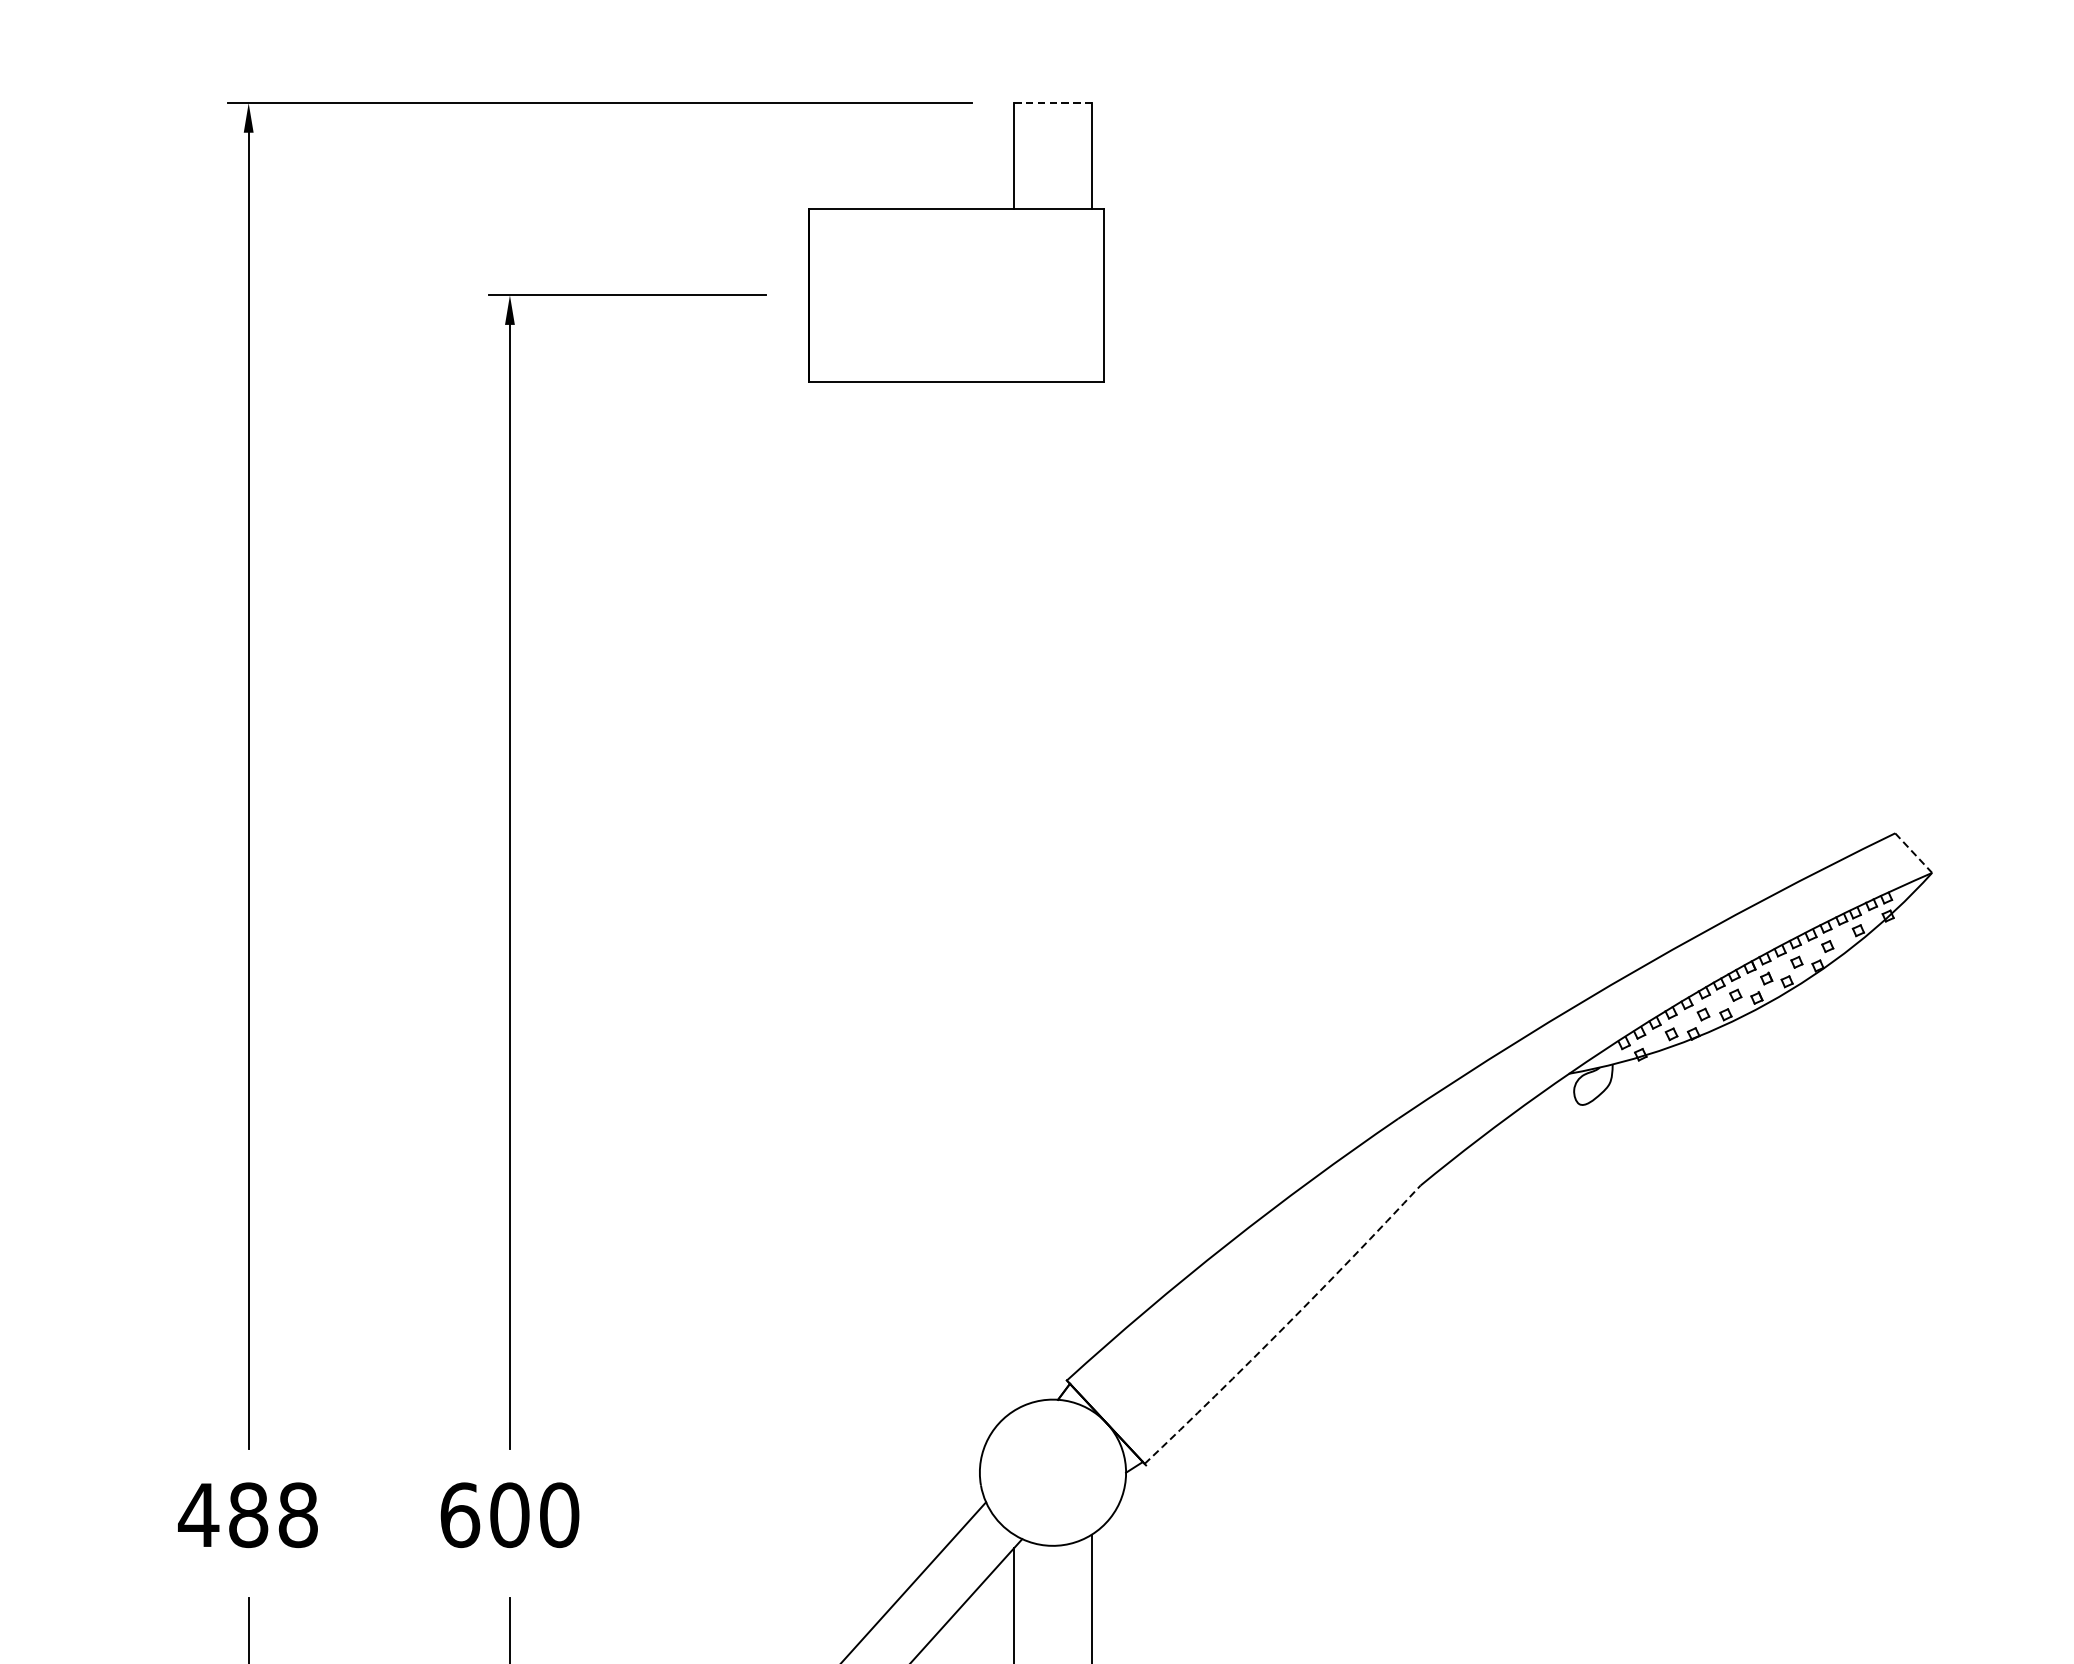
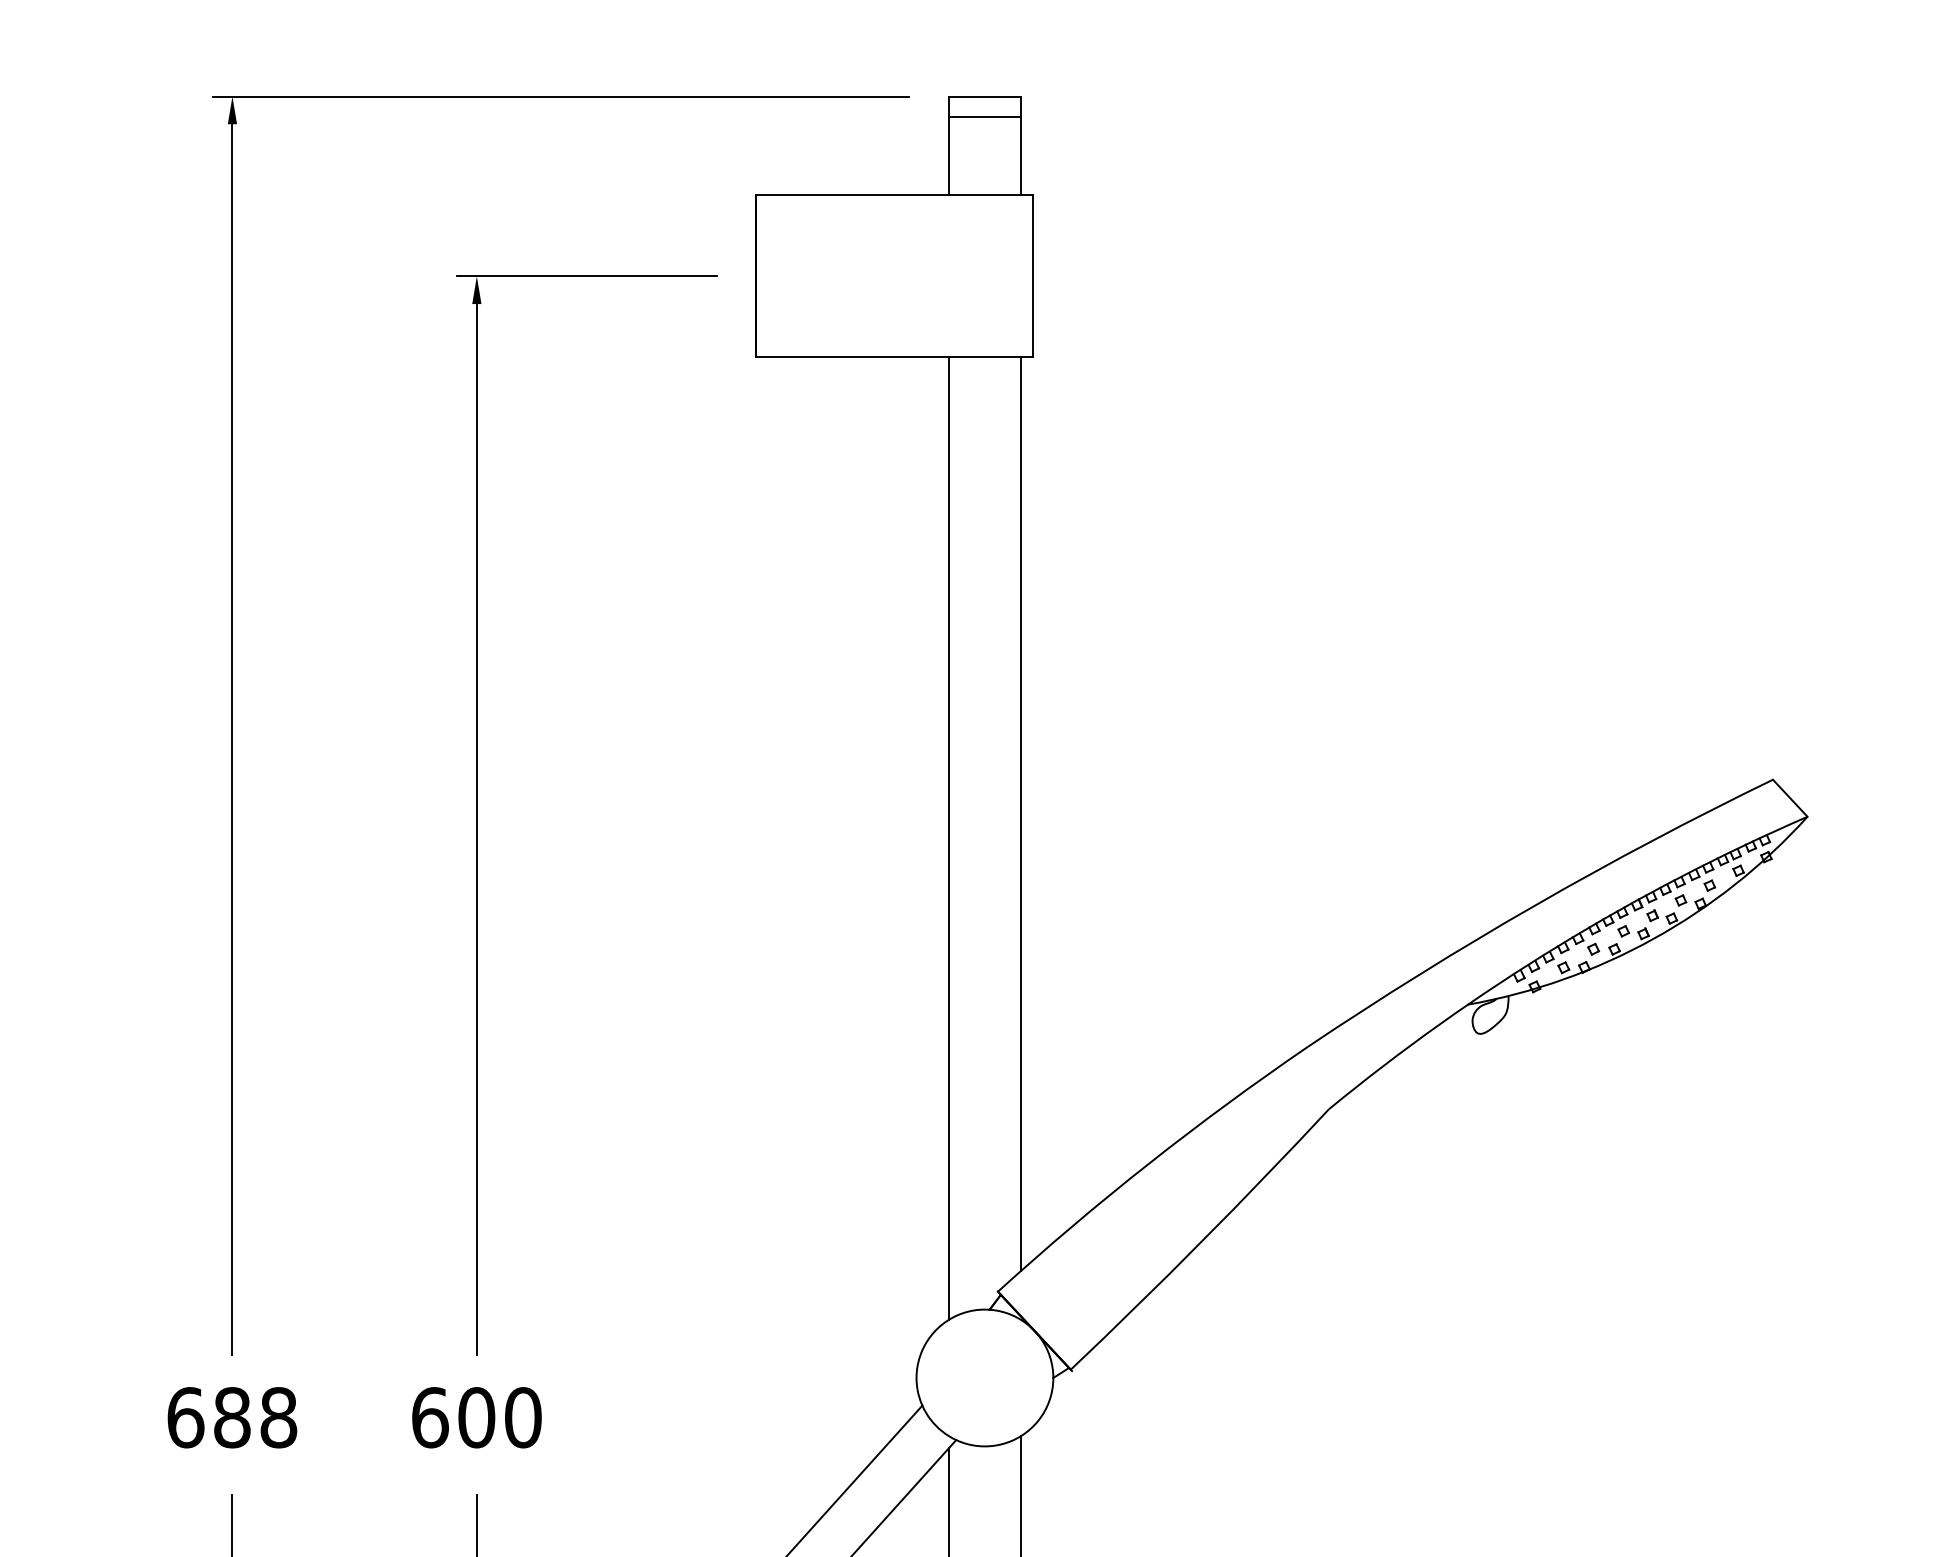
line: (1053, 103) -> (985, 96), dashed -> solid
line: (1052, 124) -> (984, 116), added
line: (1913, 853) -> (1790, 798), dashed -> solid
line: (1092, 869) -> (1021, 813), added
line: (1014, 896) -> (948, 838), added
arc: (1284, 1326) -> (1201, 1241), dashed -> solid
text: (198, 1514) -> (185, 1417), 488 -> 688

